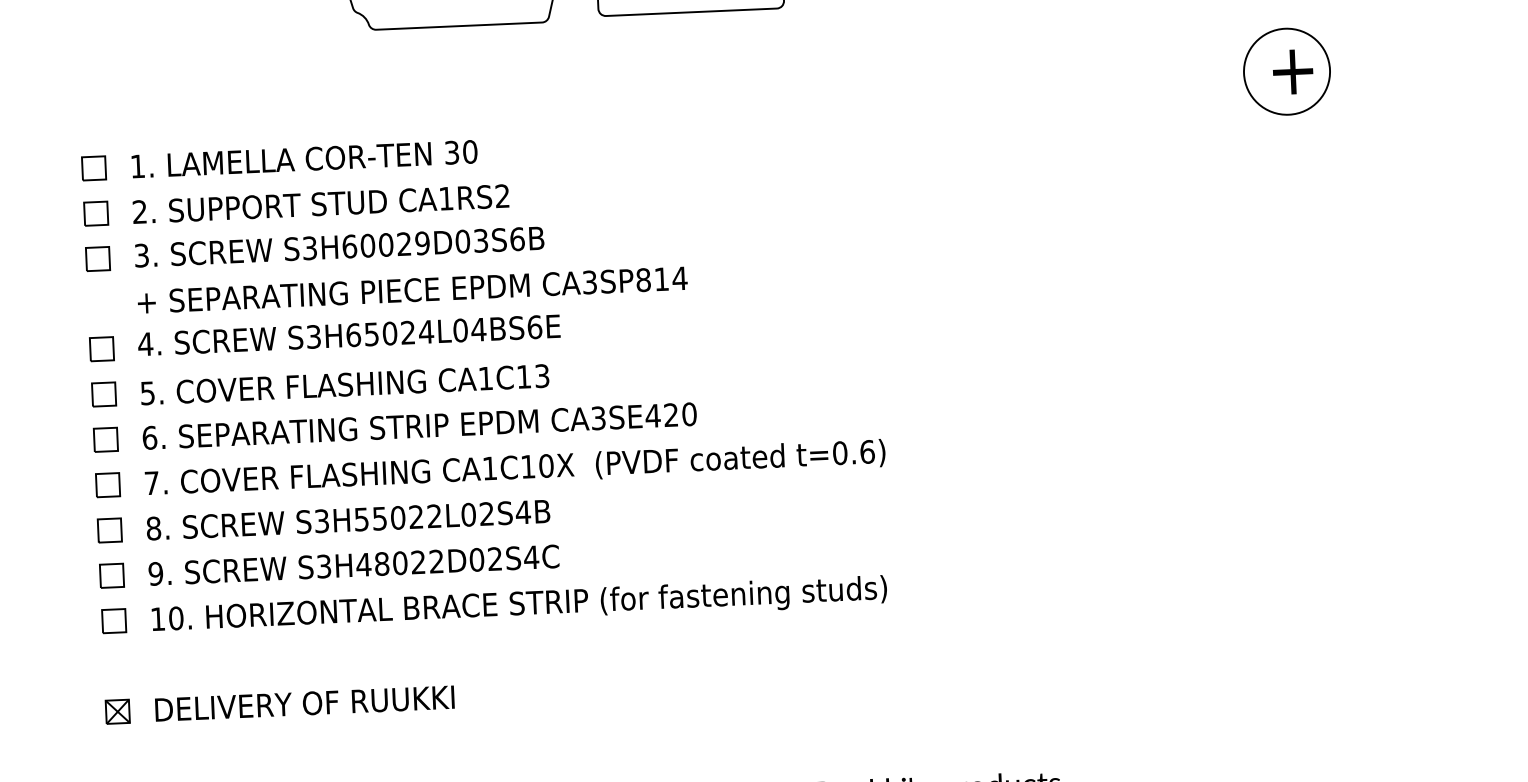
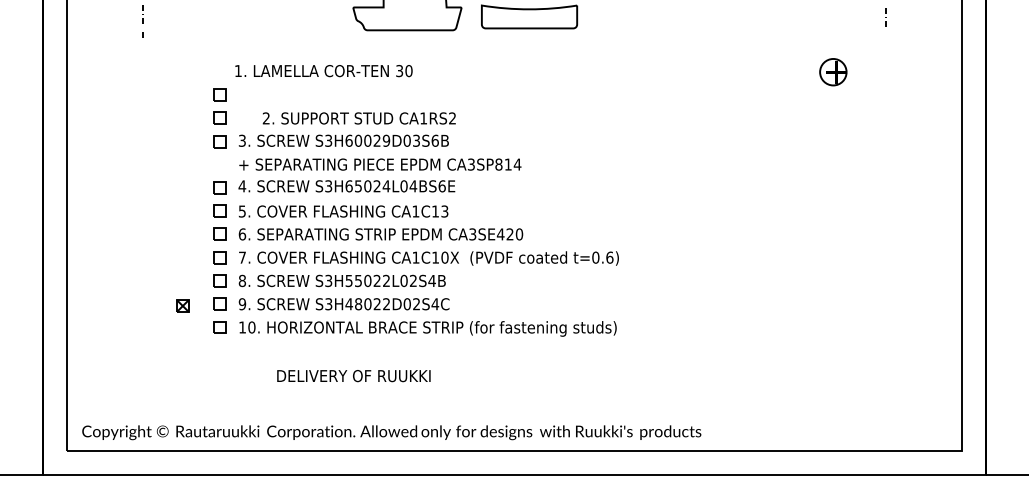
circle: (1287, 72) -> (833, 72), size x0.6
text: (303, 160) -> (323, 71), moved
text: (319, 204) -> (358, 118), moved
text: (304, 704) -> (353, 376), moved
part: (117, 710) -> (182, 305), moved

